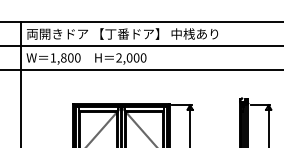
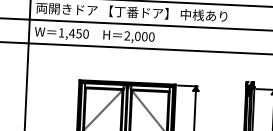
text: (66, 57) -> (74, 33), 1,800 -> 1,450

